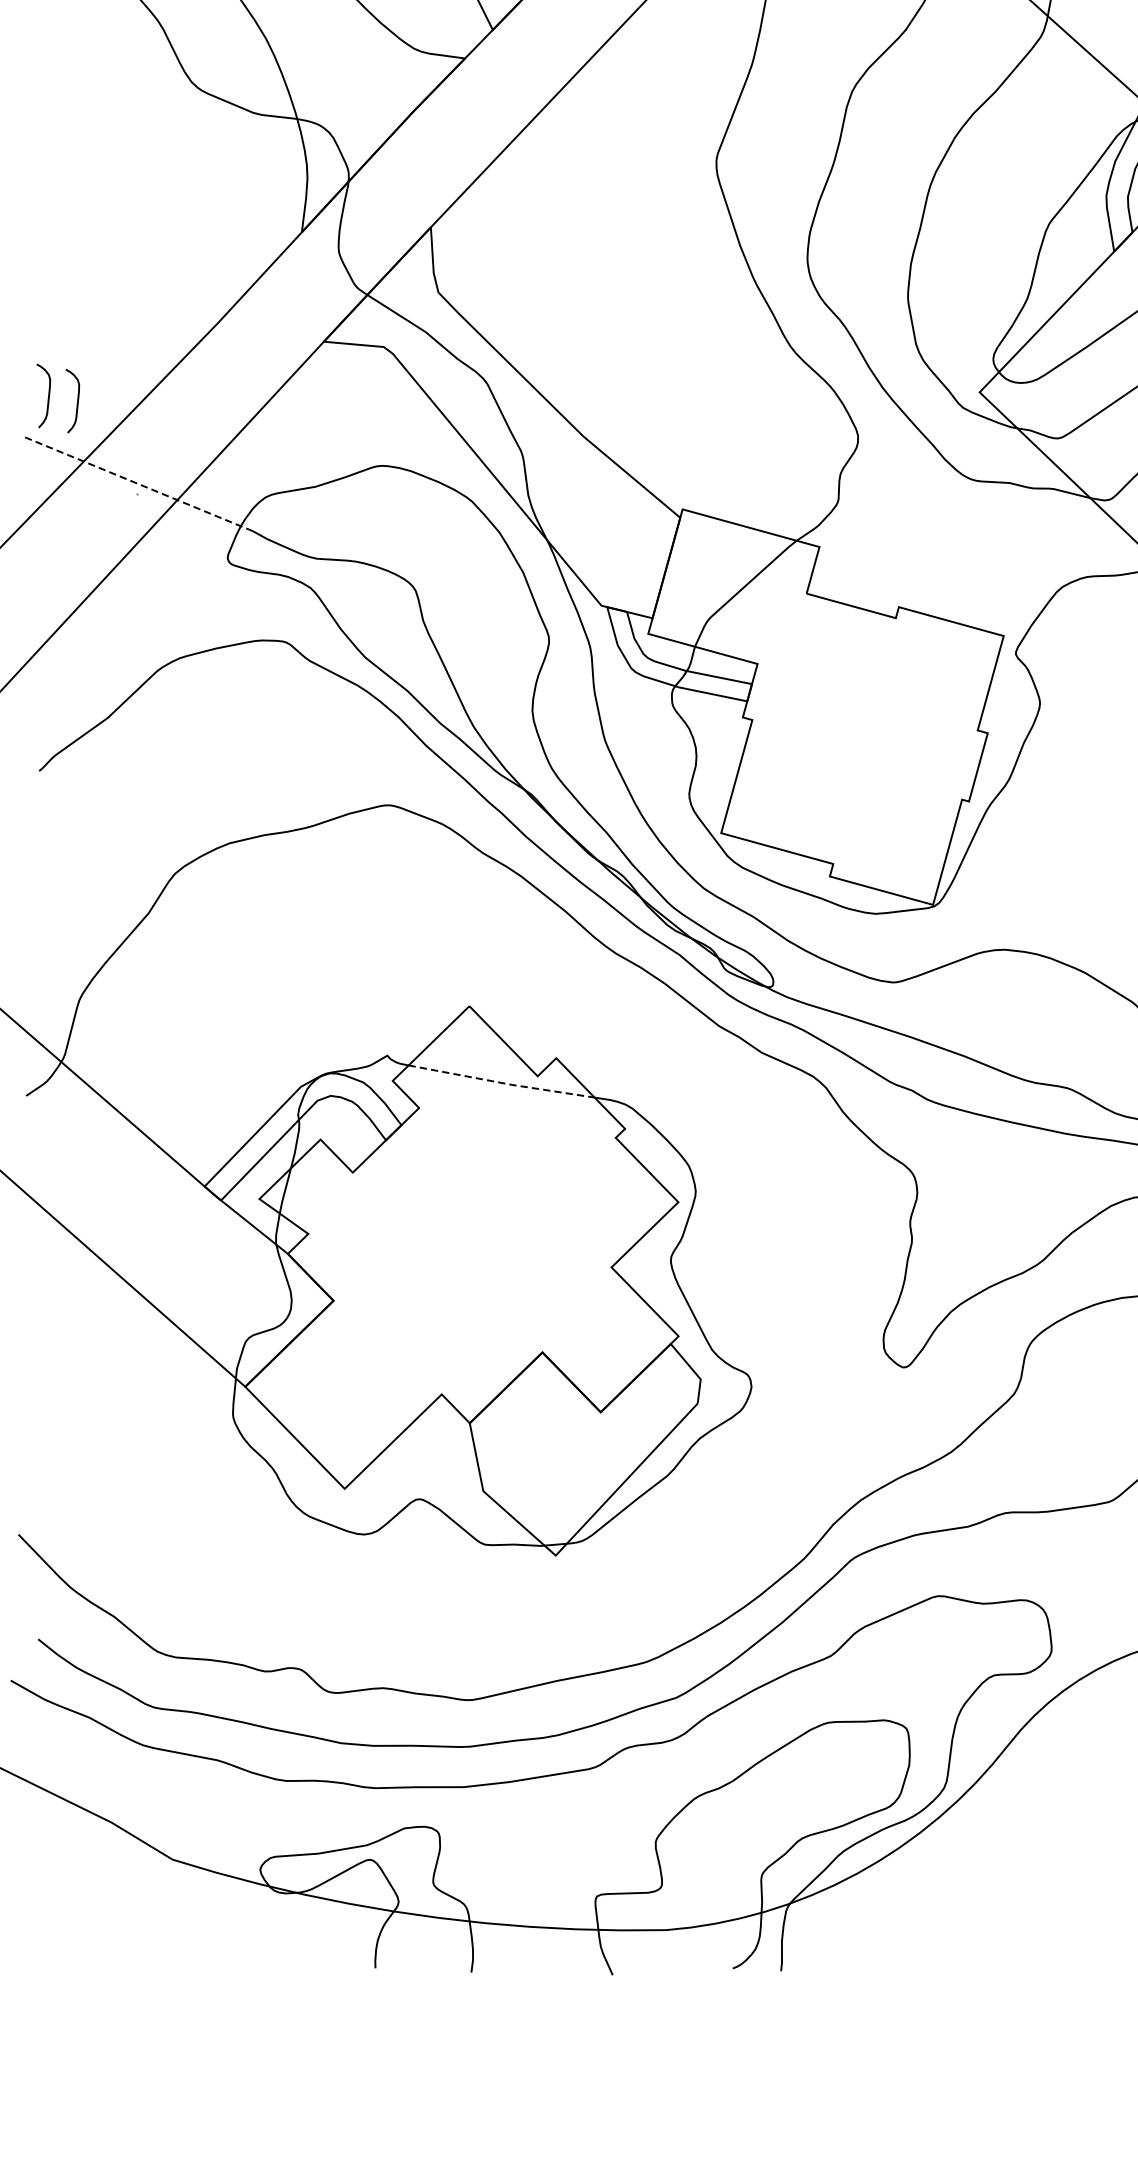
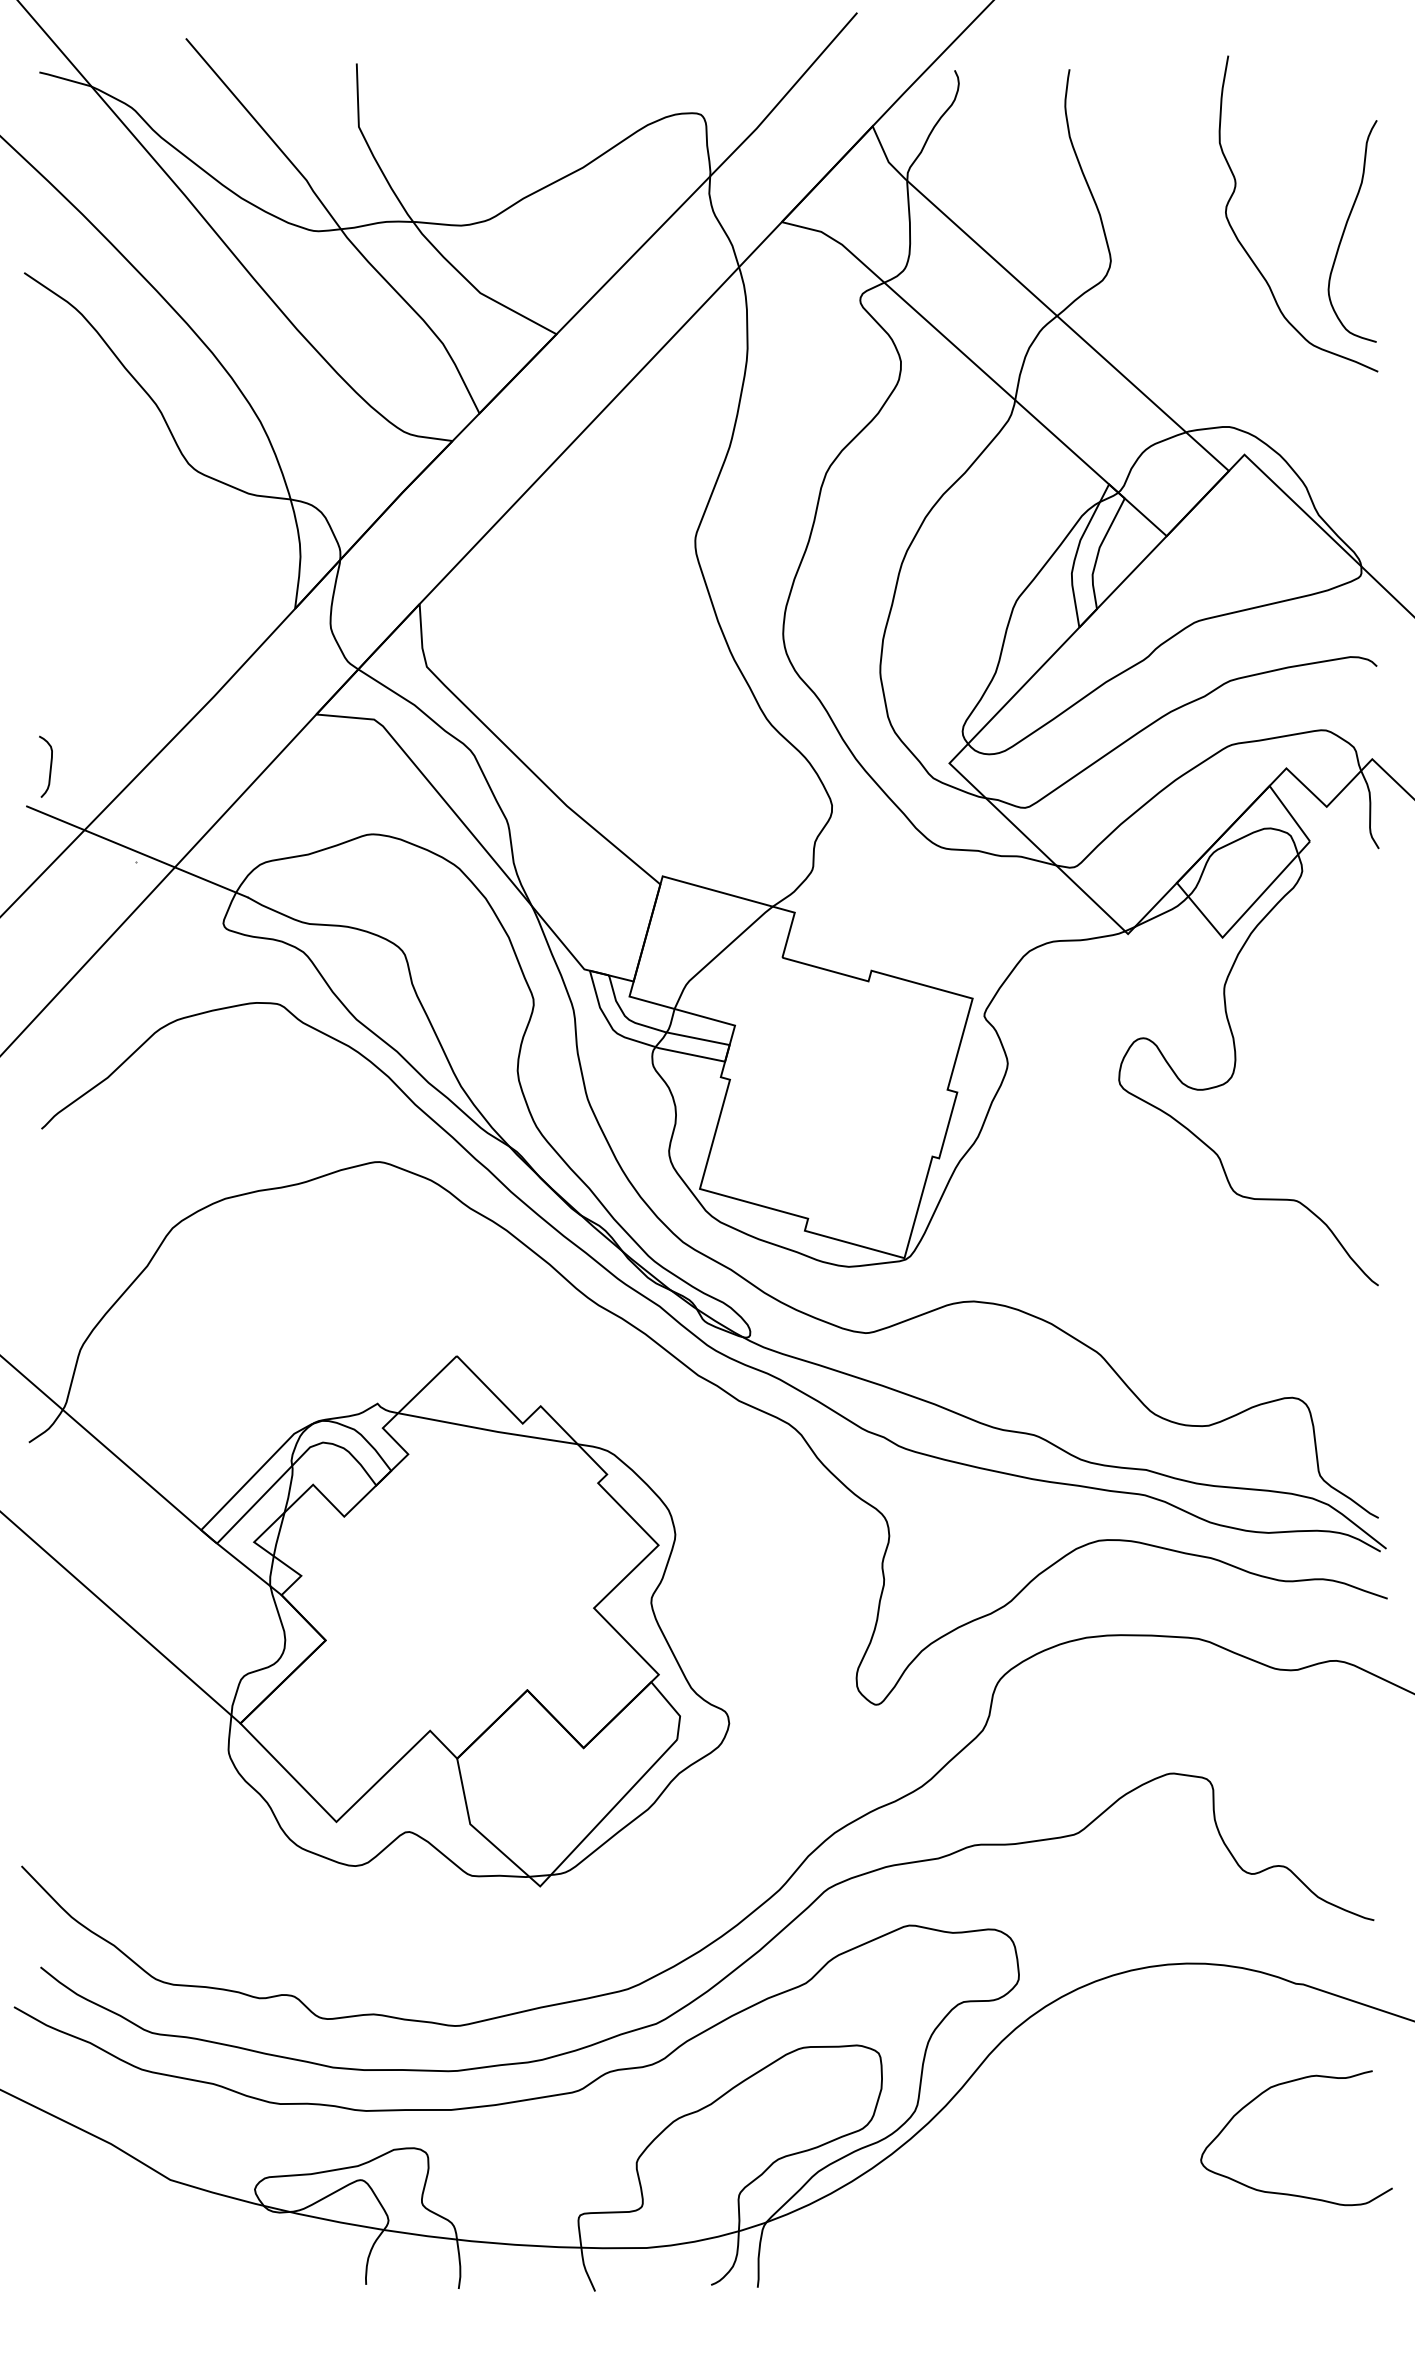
curve: (76, 402) -> (77, 773), removed
line: (138, 483) -> (137, 851), dashed -> solid
line: (502, 1083) -> (488, 1430), dashed -> solid

